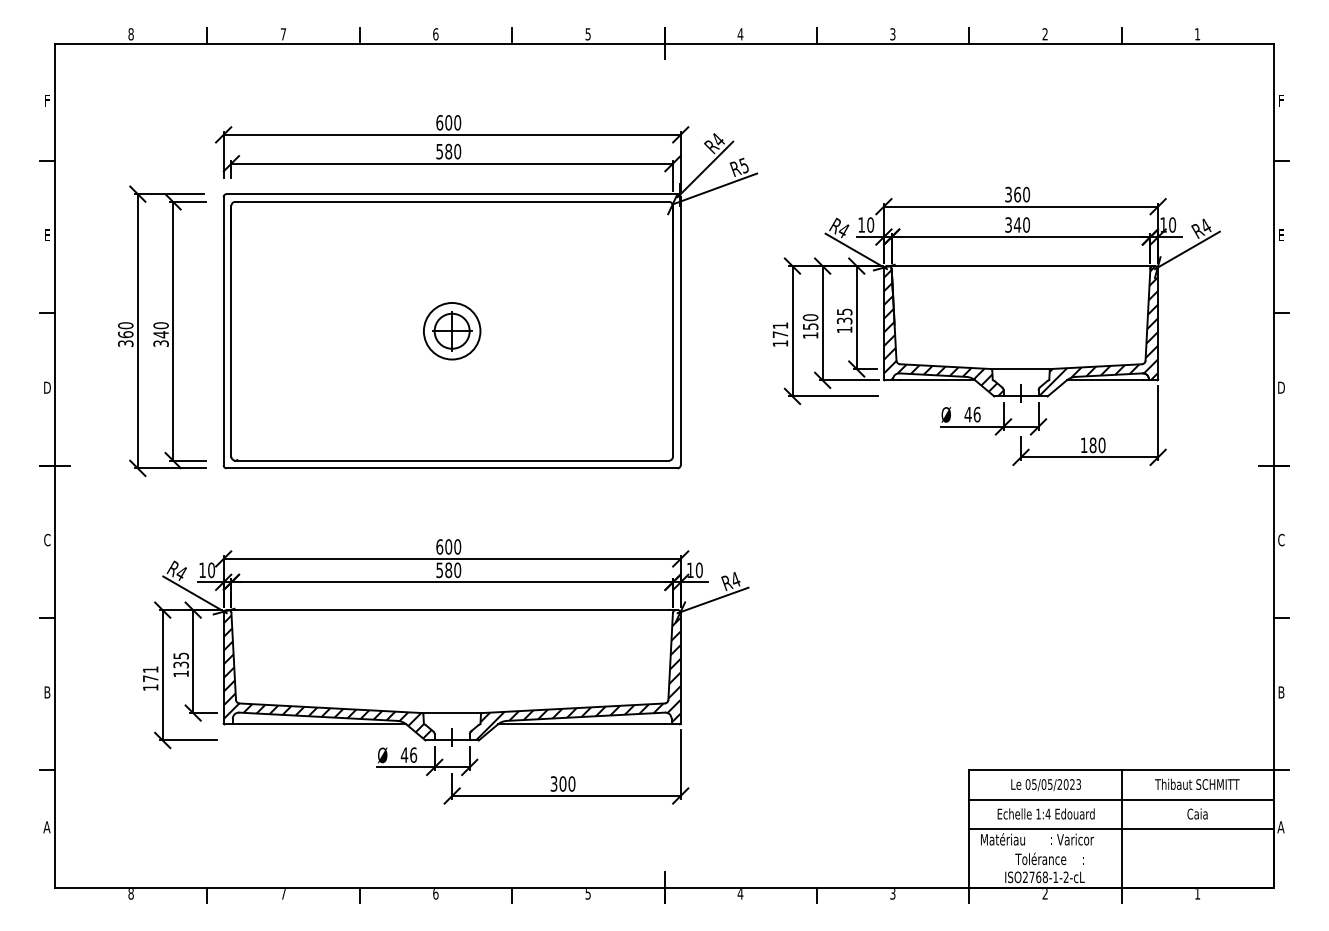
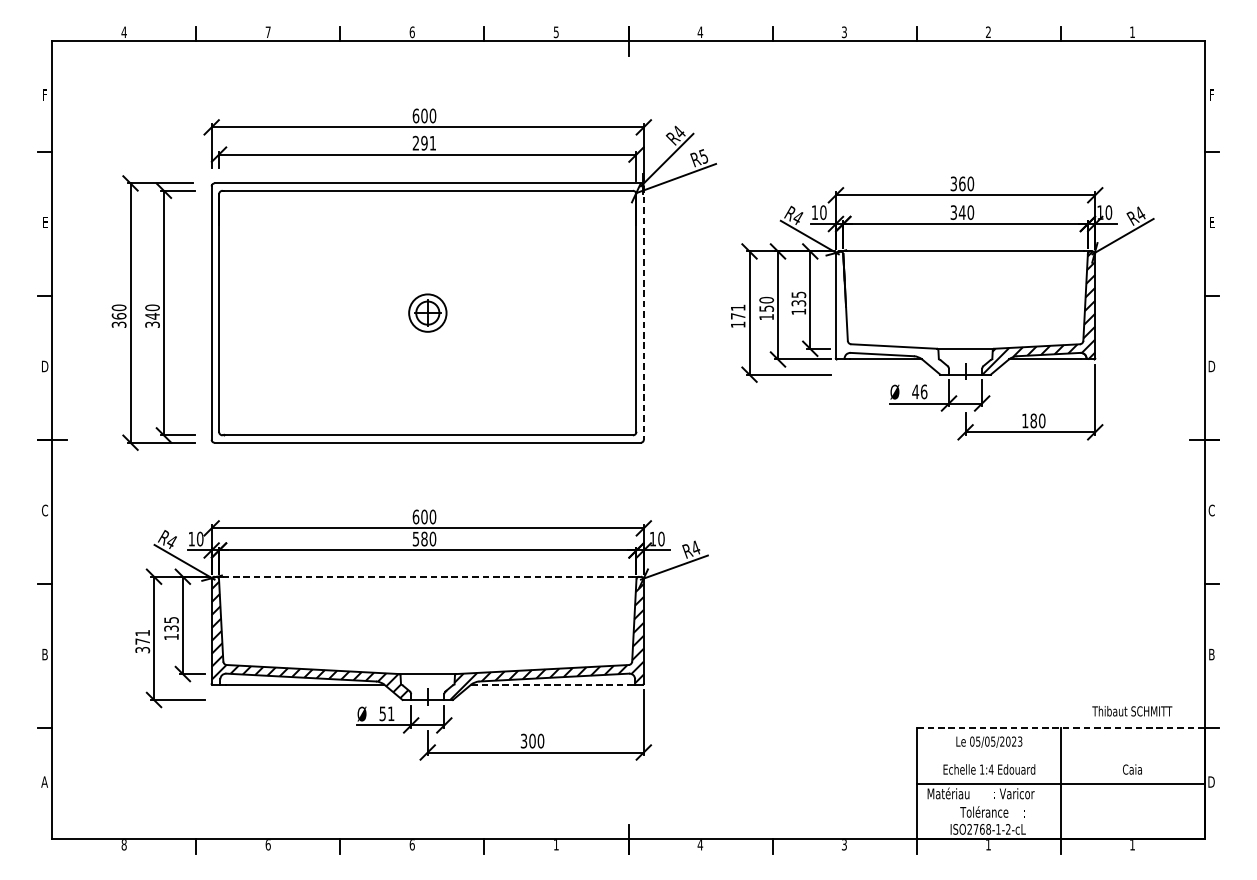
text: (130, 34) -> (123, 32), 8 -> 4
text: (448, 151) -> (424, 143), 580 -> 291
part: (452, 331) -> (428, 313), size x0.7
line: (680, 331) -> (643, 313), solid -> dashed
hatch: (943, 332) -> (892, 314), removed
line: (452, 610) -> (428, 577), solid -> dashed
text: (150, 687) -> (142, 649), 171 -> 371
line: (581, 724) -> (550, 684), solid -> dashed
text: (408, 754) -> (386, 713), 46 -> 51
line: (1121, 770) -> (1060, 728), solid -> dashed
text: (1197, 783) -> (1132, 710), moved
line: (1121, 799) -> (1060, 755), removed
text: (1280, 827) -> (1210, 782), A -> D
text: (283, 894) -> (268, 845), 7 -> 6
text: (587, 894) -> (555, 845), 5 -> 1
text: (1044, 894) -> (987, 845), 2 -> 1

